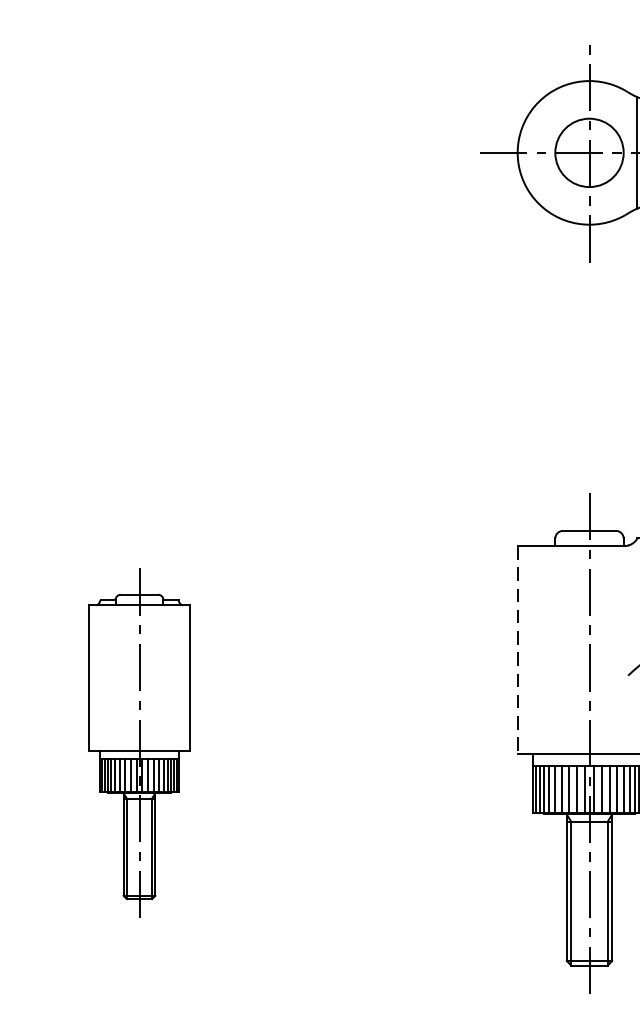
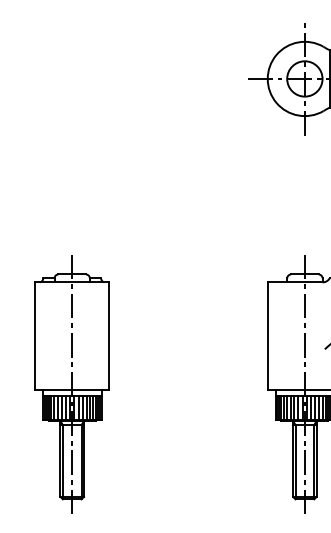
line: (517, 650) -> (267, 336), dashed -> solid
part: (138, 743) -> (71, 384), size x1.43

